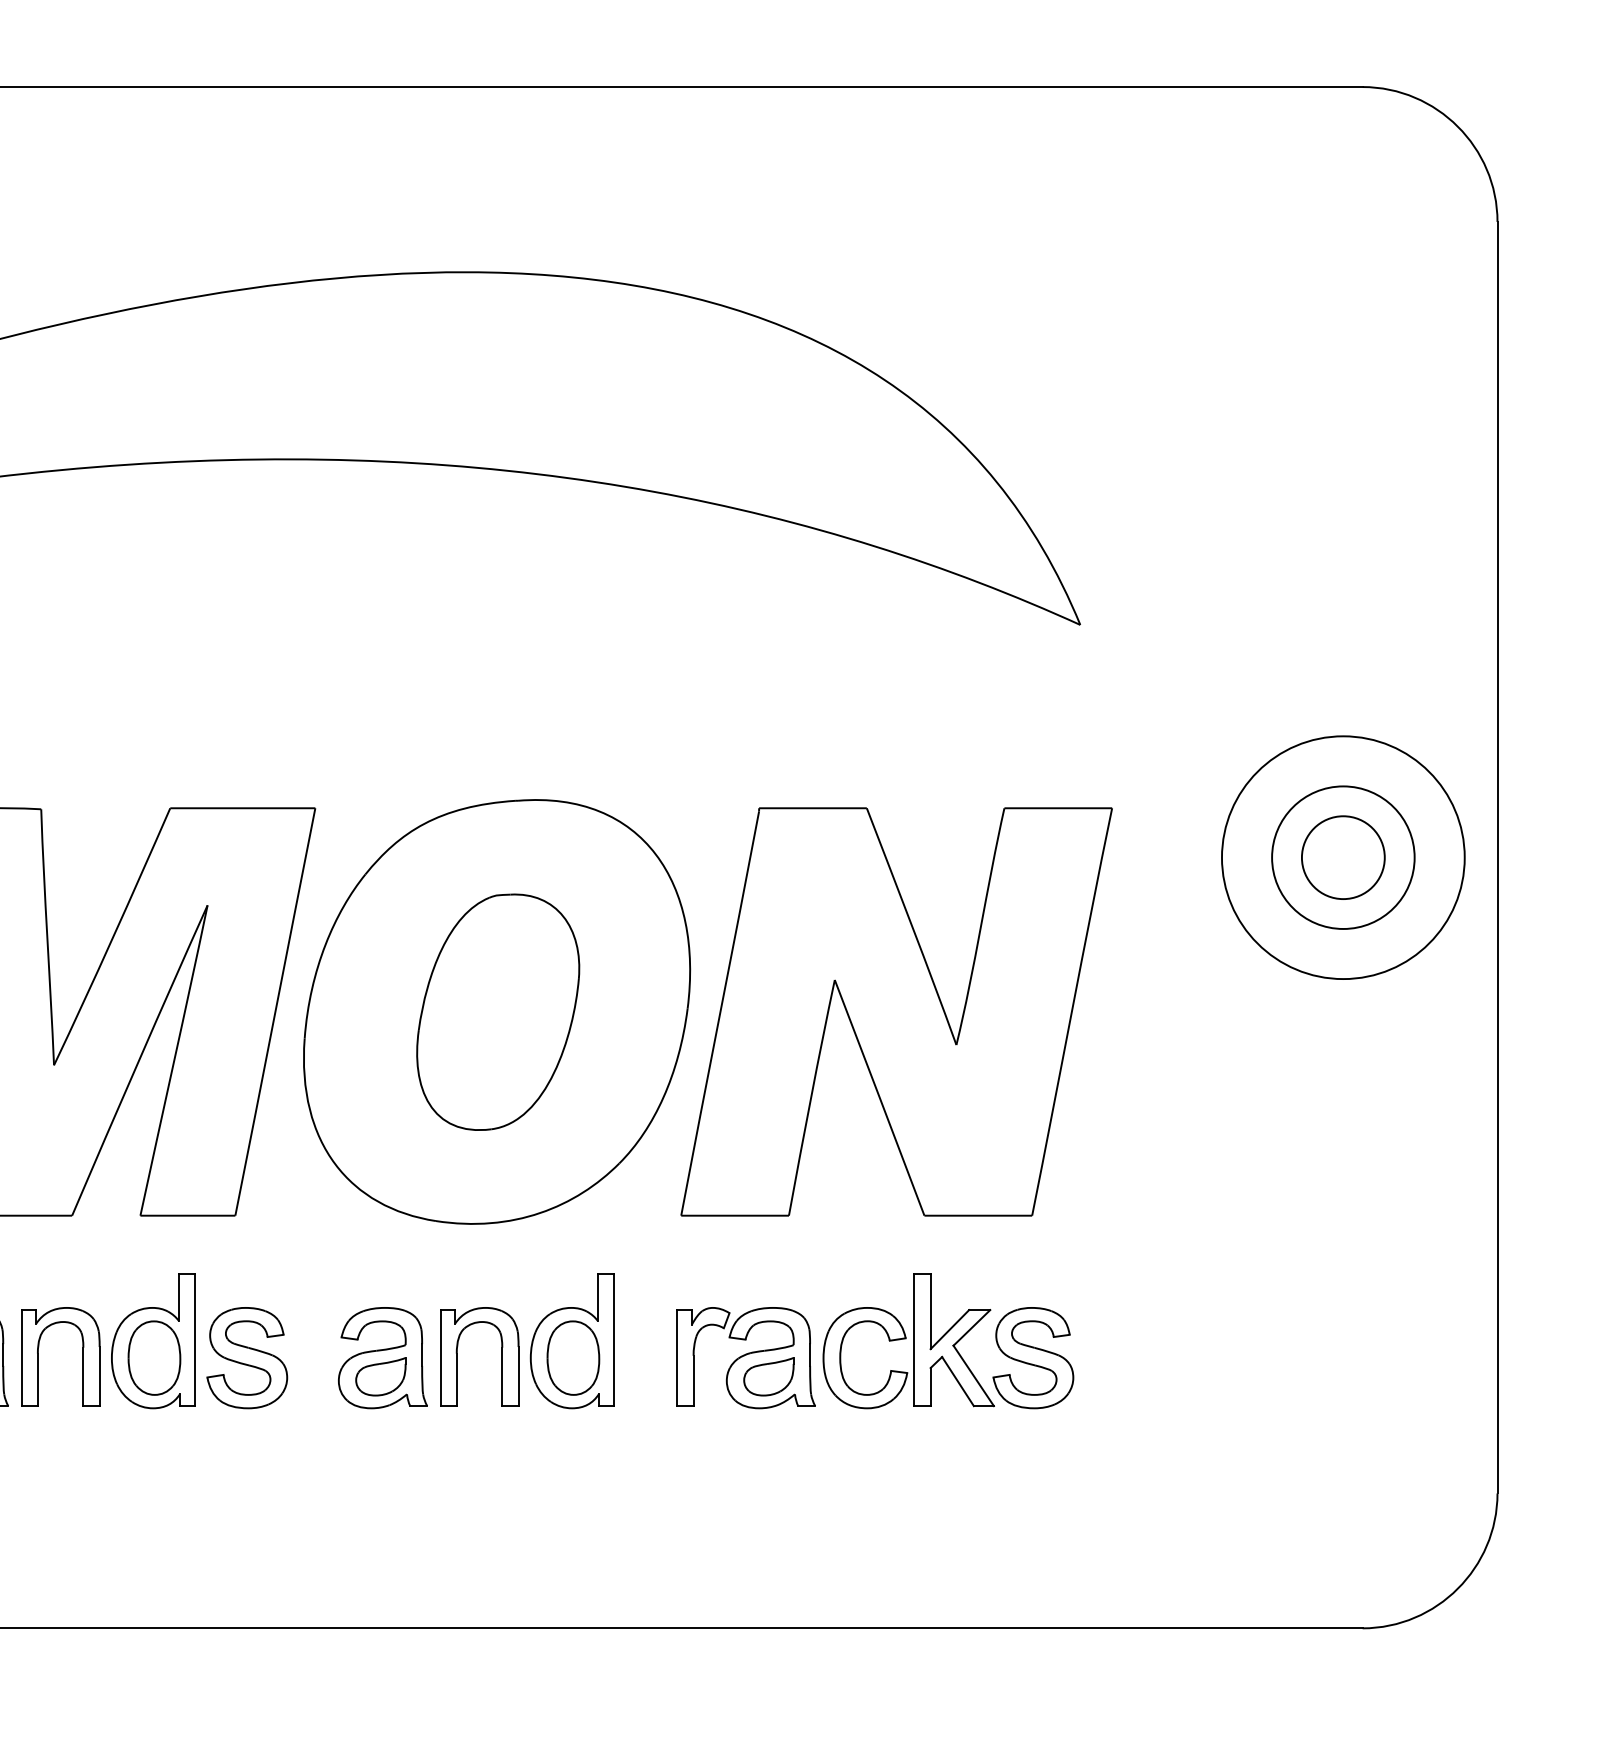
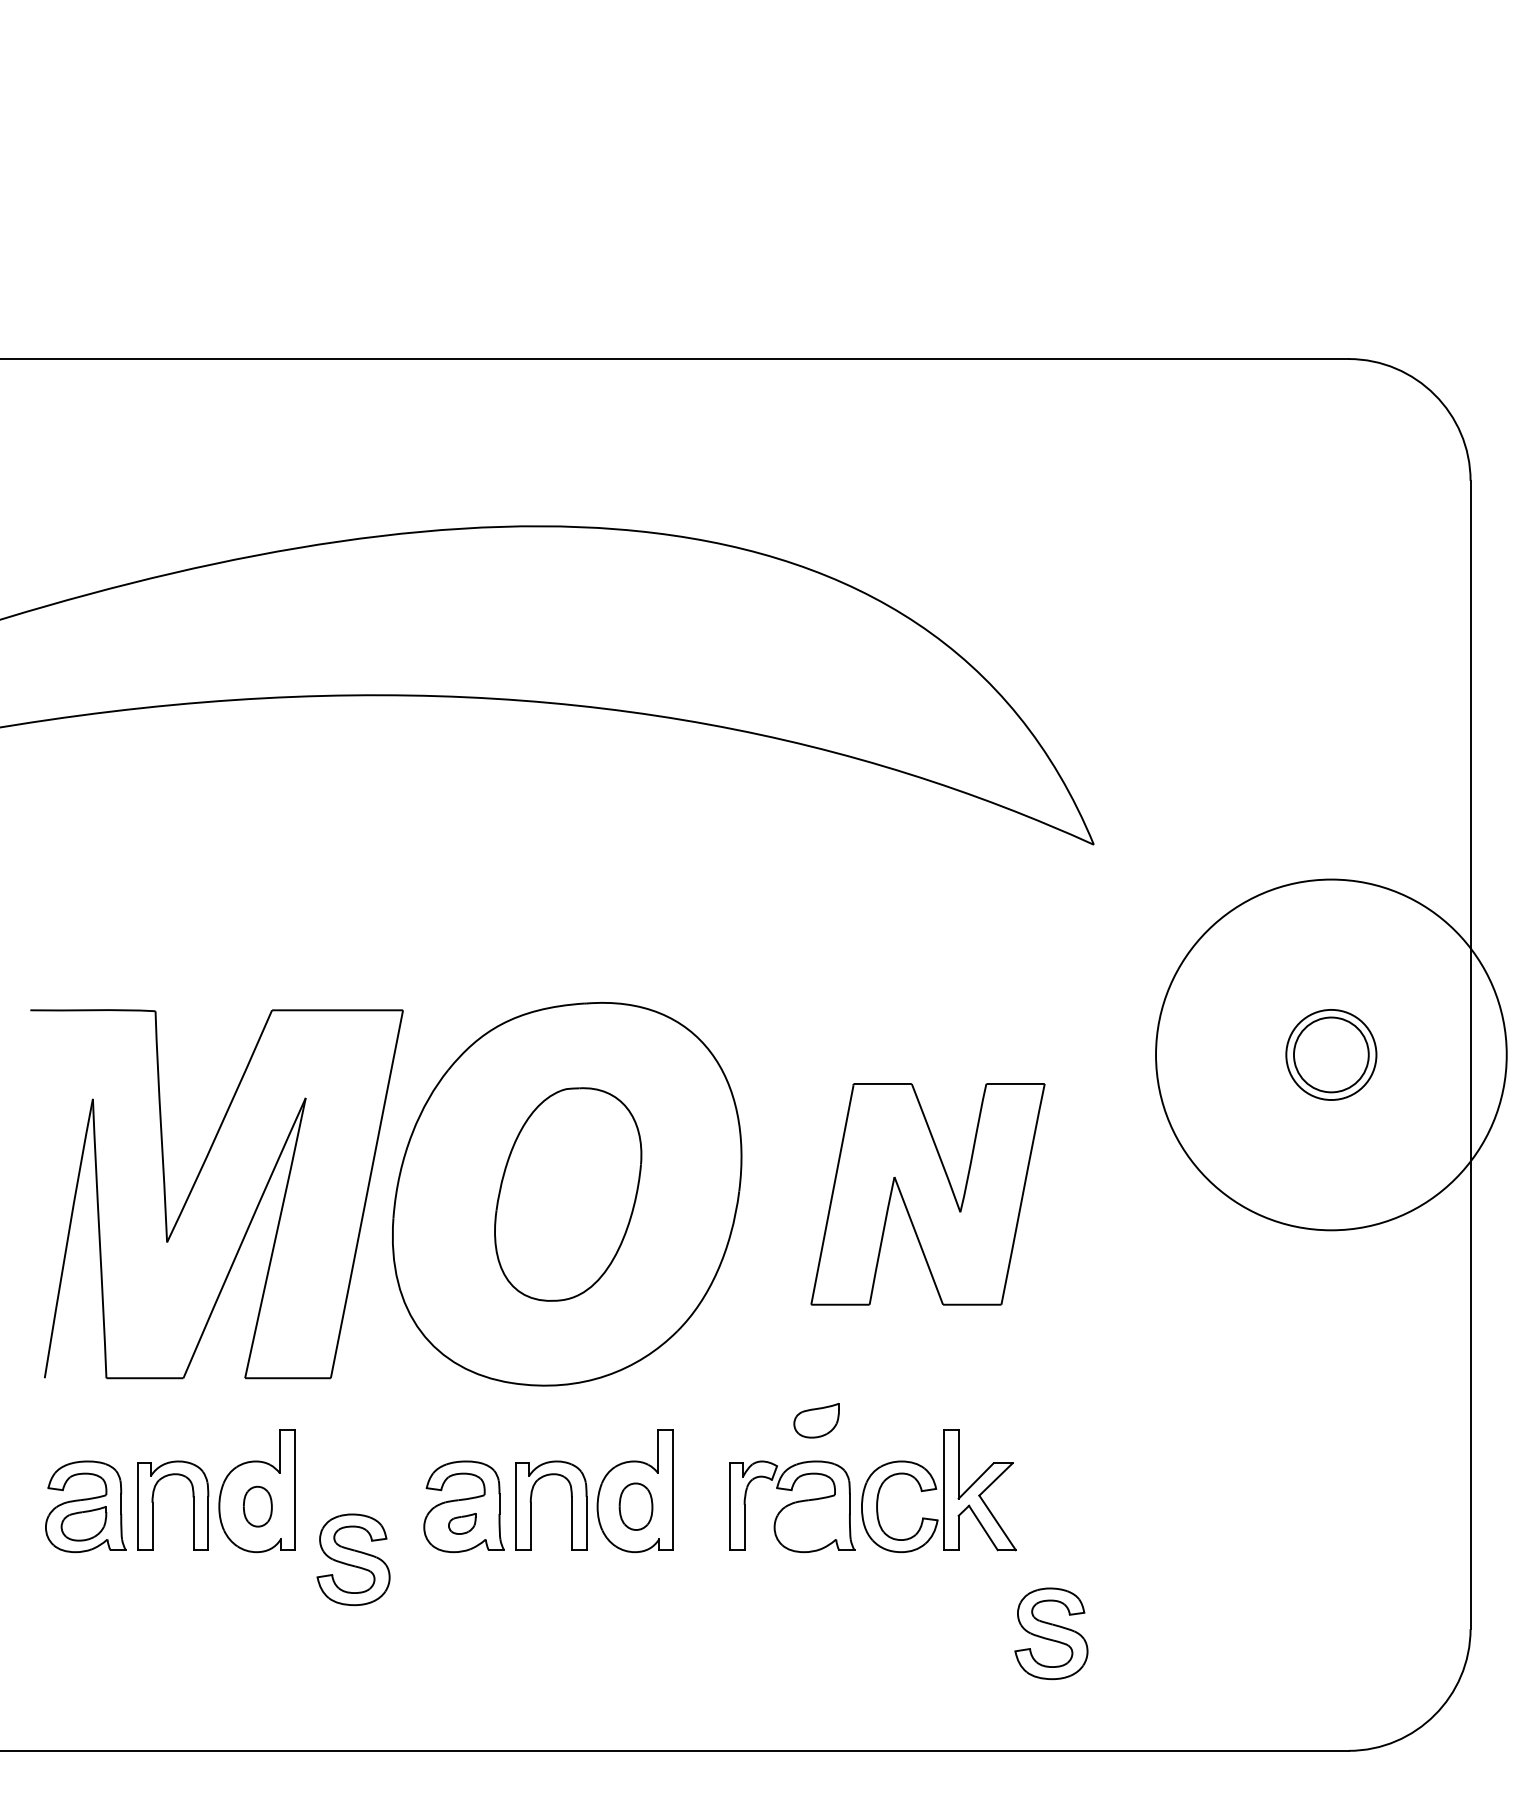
circle: (1342, 857) -> (1330, 1054), size x1.6
circle: (1343, 857) -> (1331, 1054), size x0.7
part: (896, 1012) -> (927, 1194), size x0.6
part: (154, 1357) -> (257, 1506), size x0.6
part: (247, 1357) -> (353, 1559), moved
part: (572, 1357) -> (635, 1506), size x0.7
part: (1033, 1357) -> (1051, 1633), moved
part: (381, 1376) -> (462, 1523), size x0.6
part: (768, 1376) -> (816, 1420), moved

